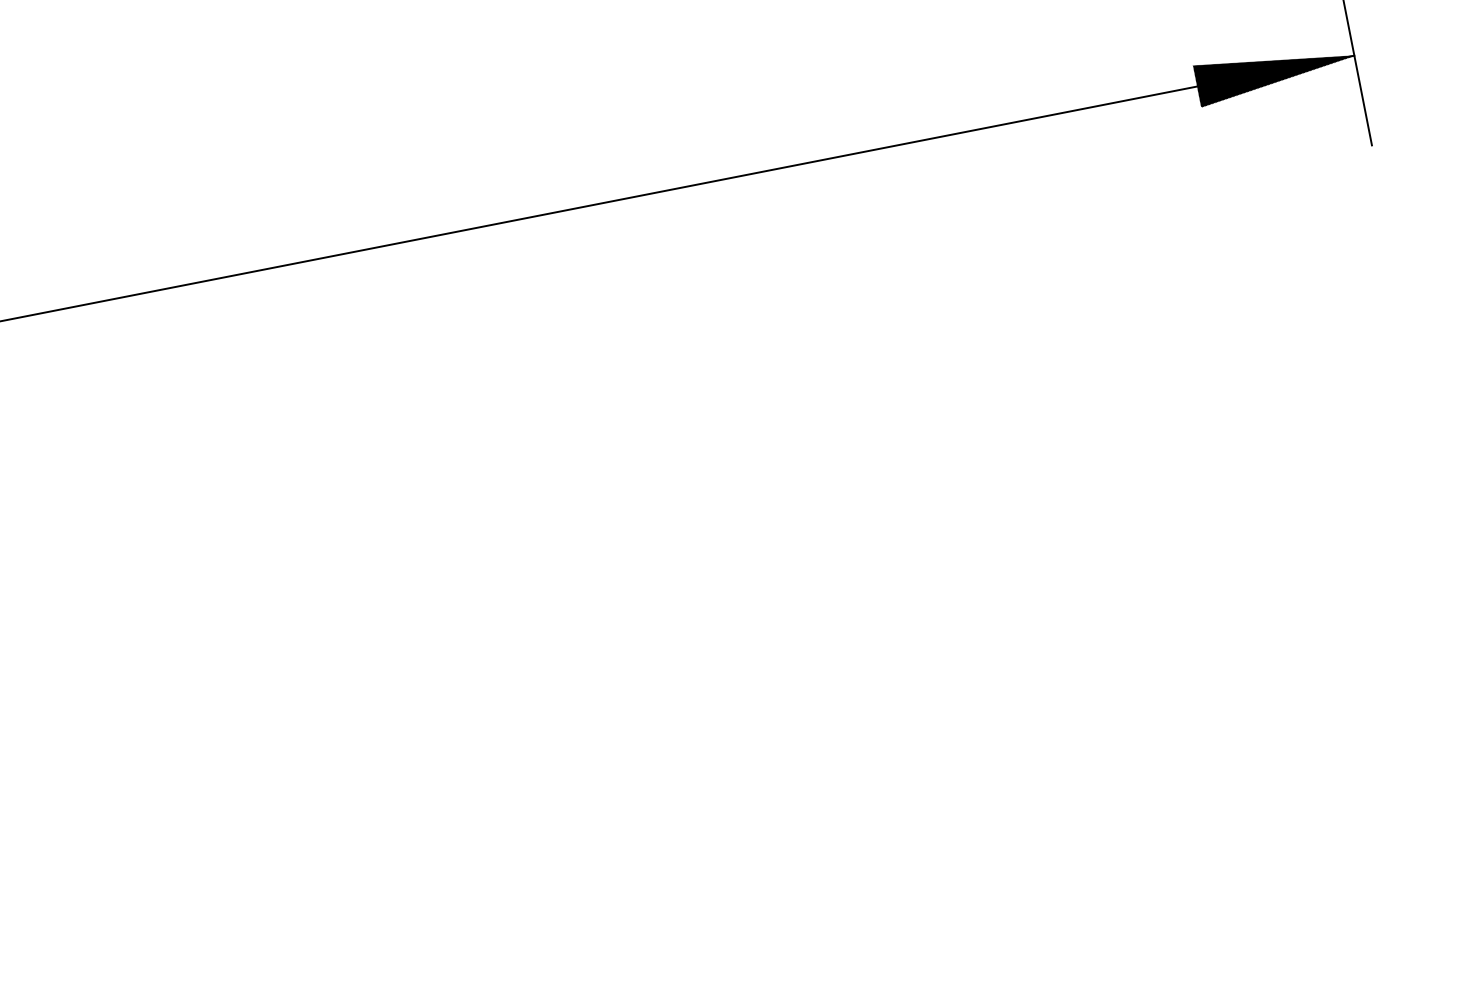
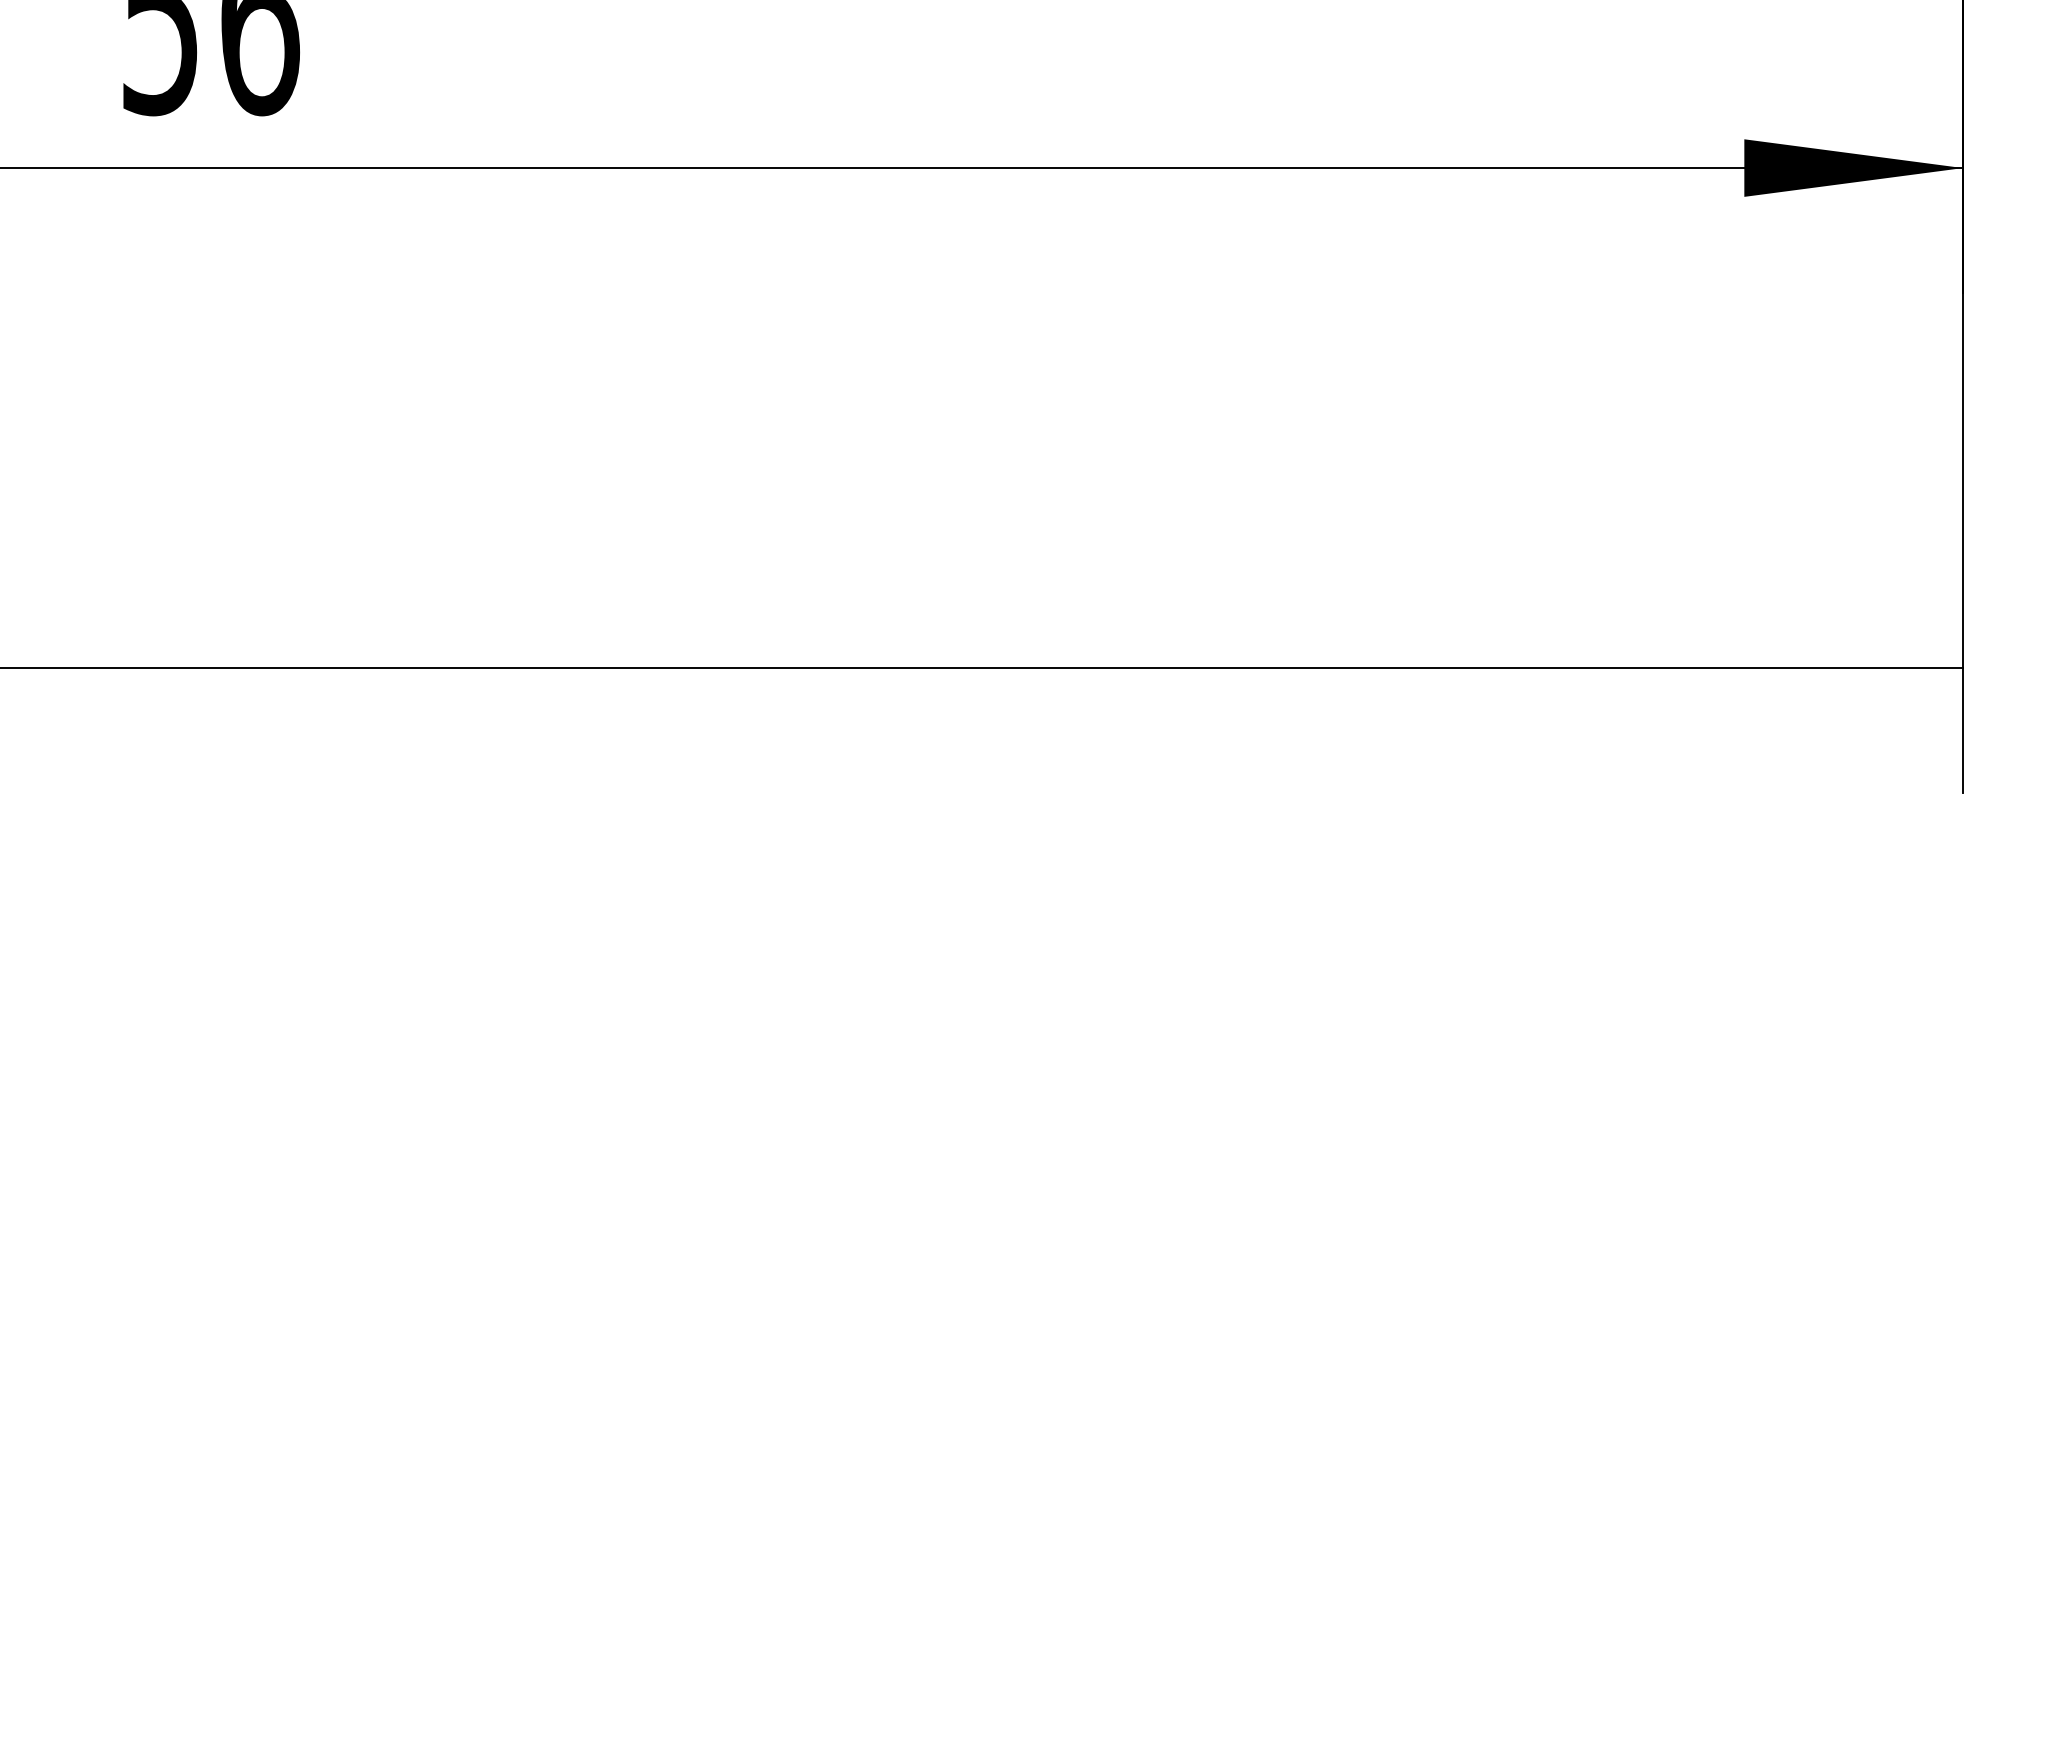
hatch: (1275, 70) -> (1853, 667), removed

